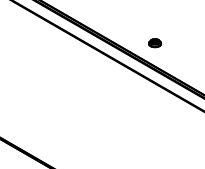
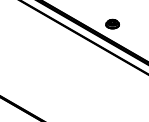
part: (154, 42) -> (112, 23), size x1.43

